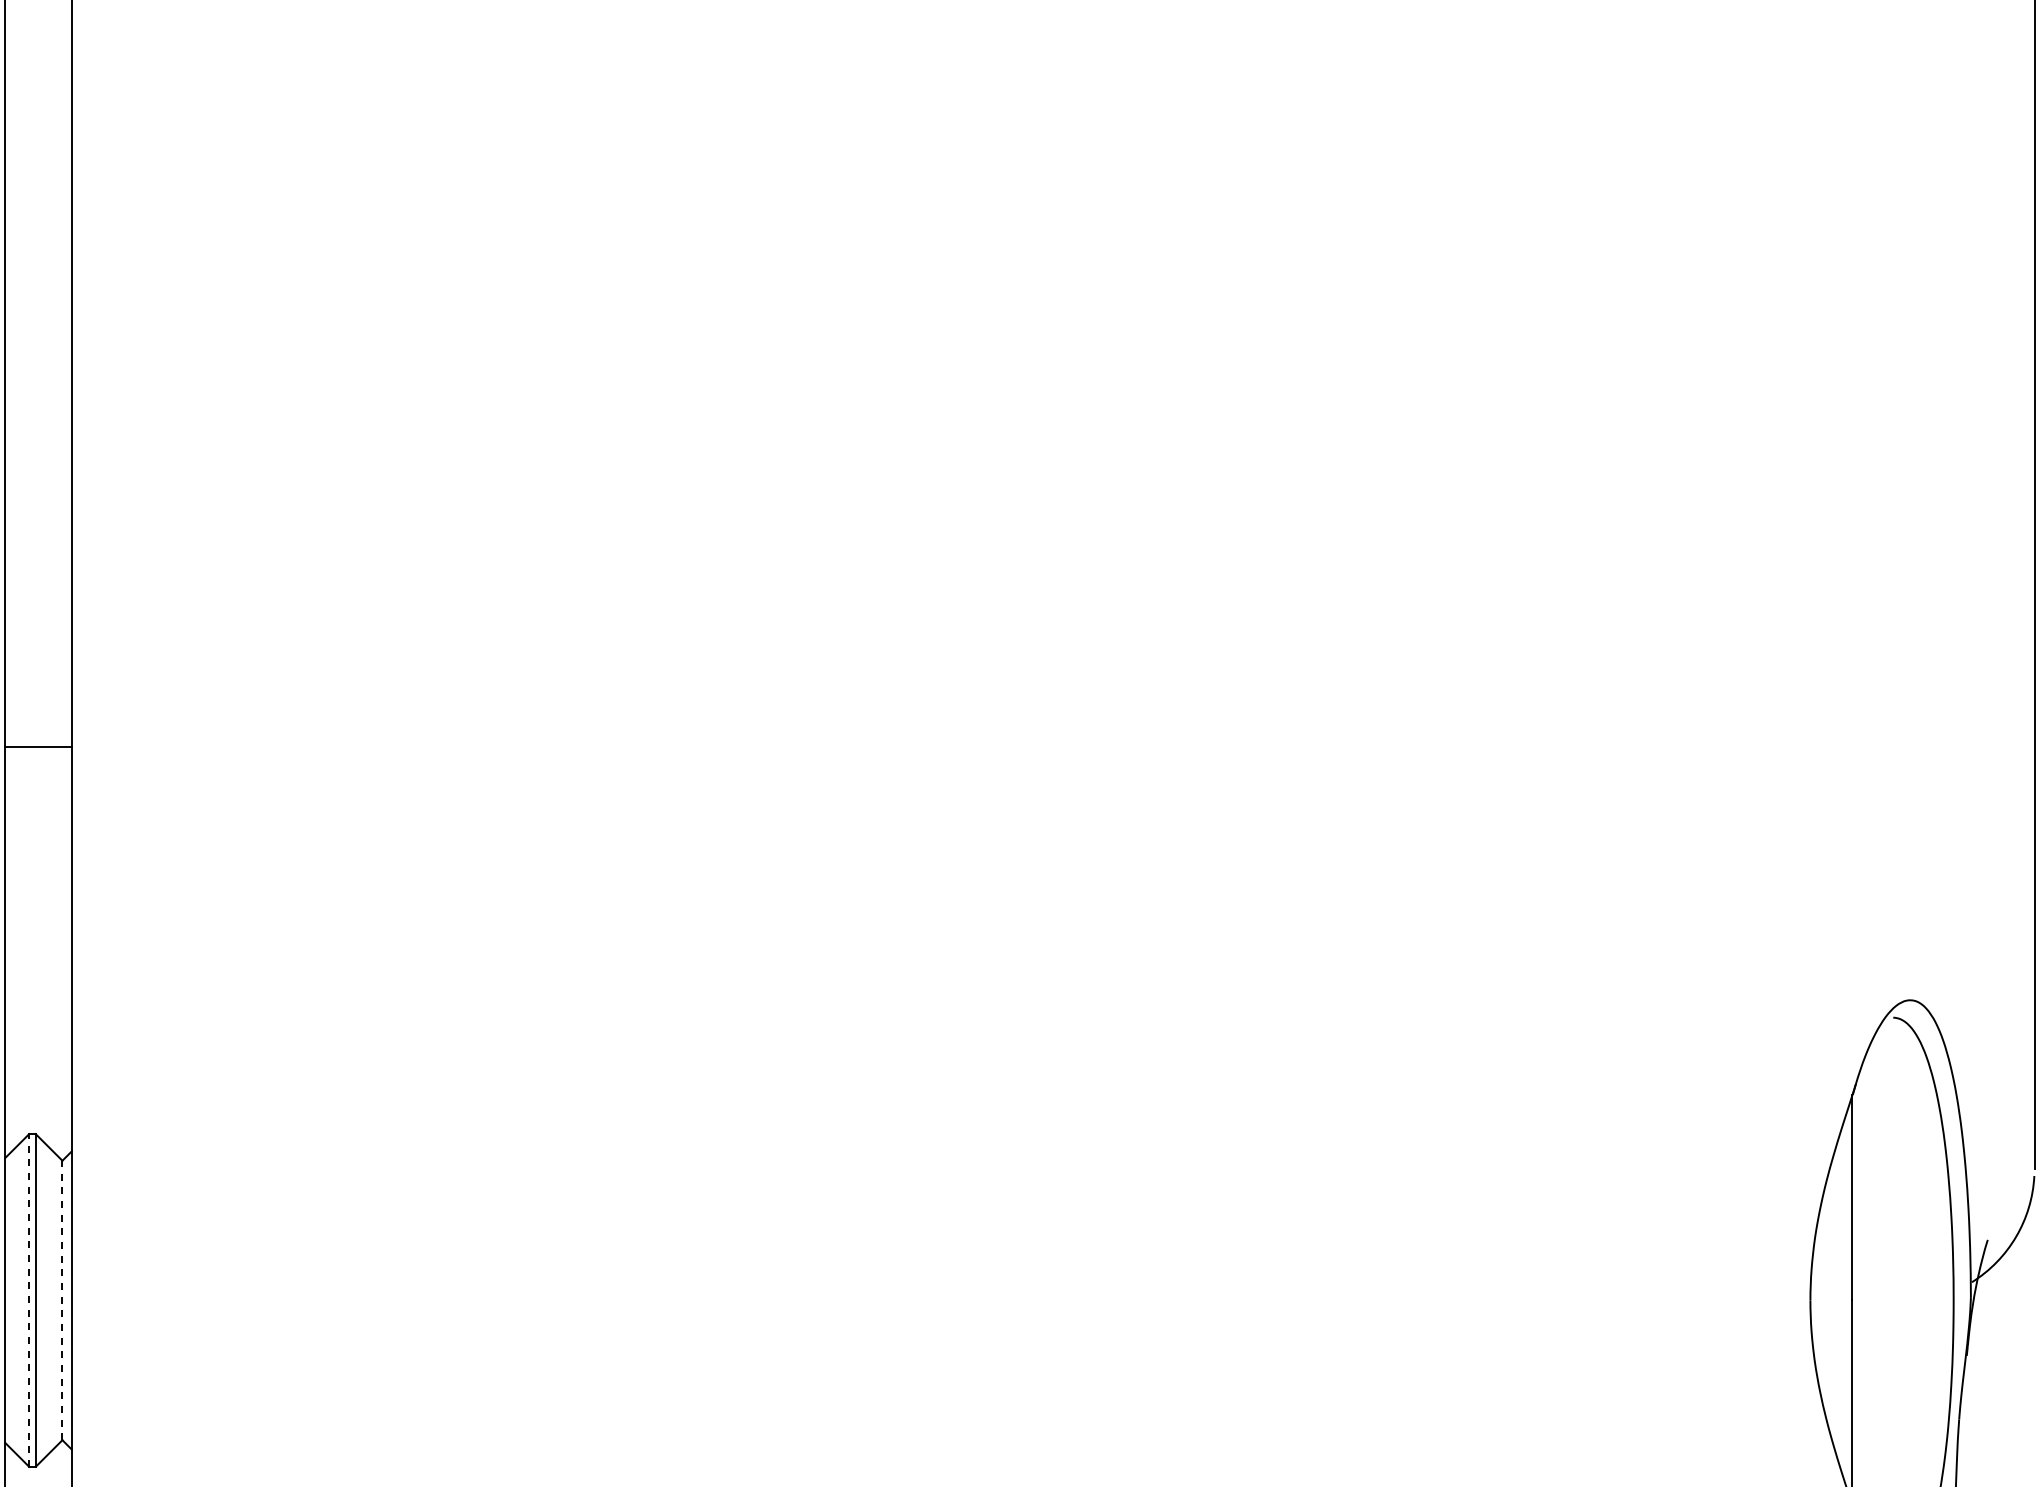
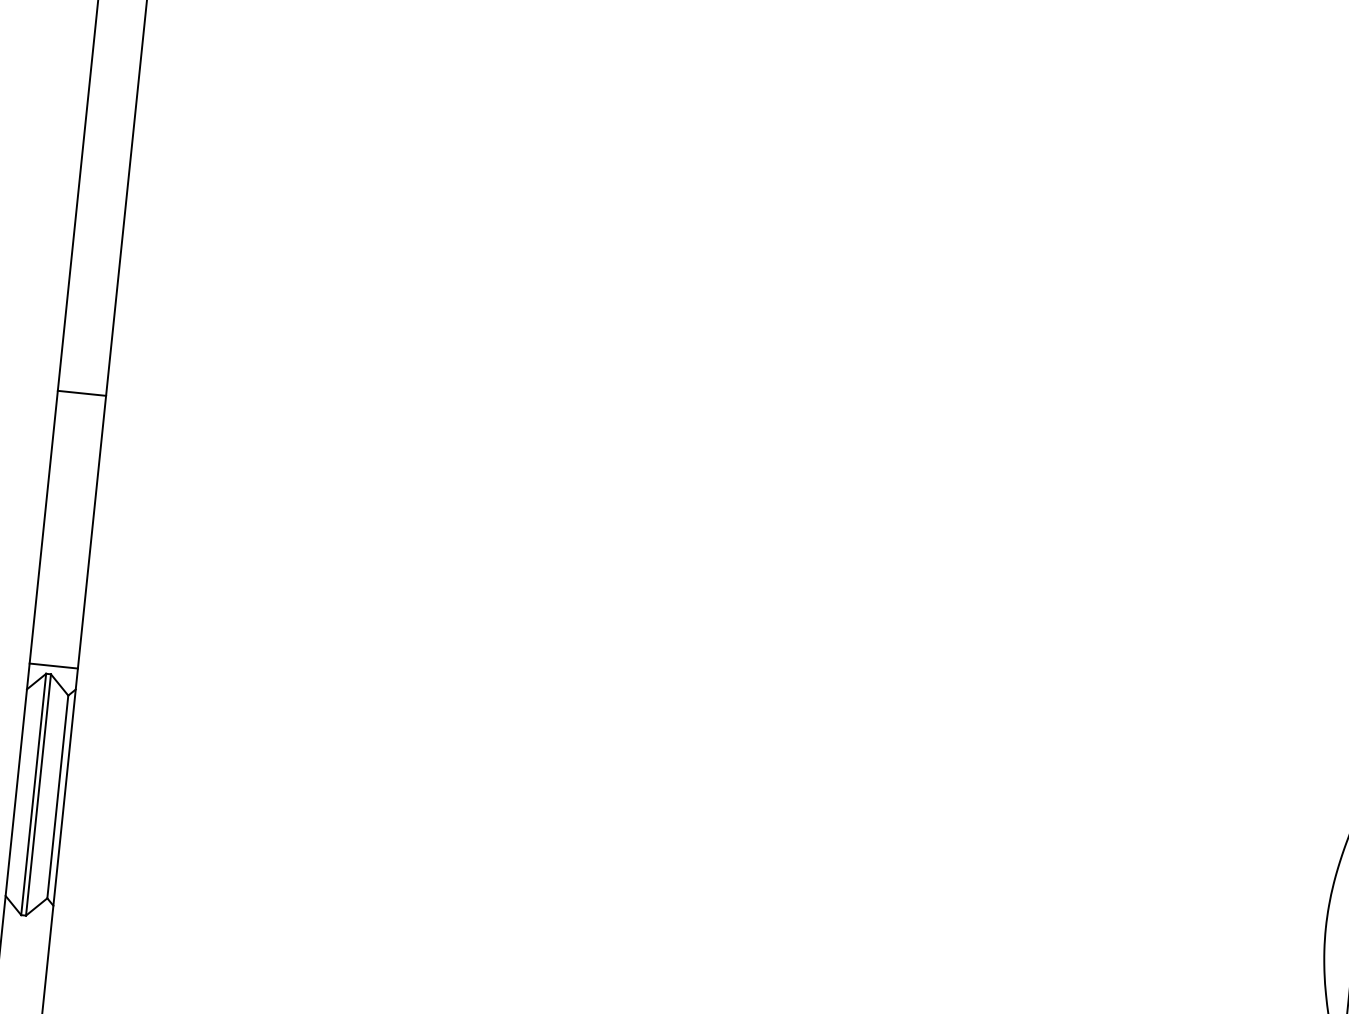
line: (38, 1122) -> (53, 666), added
line: (29, 1299) -> (34, 793), dashed -> solid
line: (62, 1300) -> (57, 796), dashed -> solid

